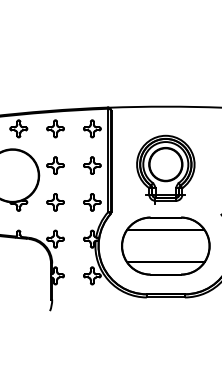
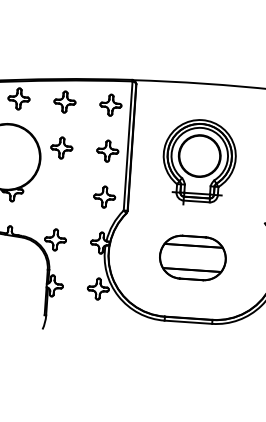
part: (55, 202) -> (58, 194), removed
part: (165, 245) -> (192, 257), size x0.6

